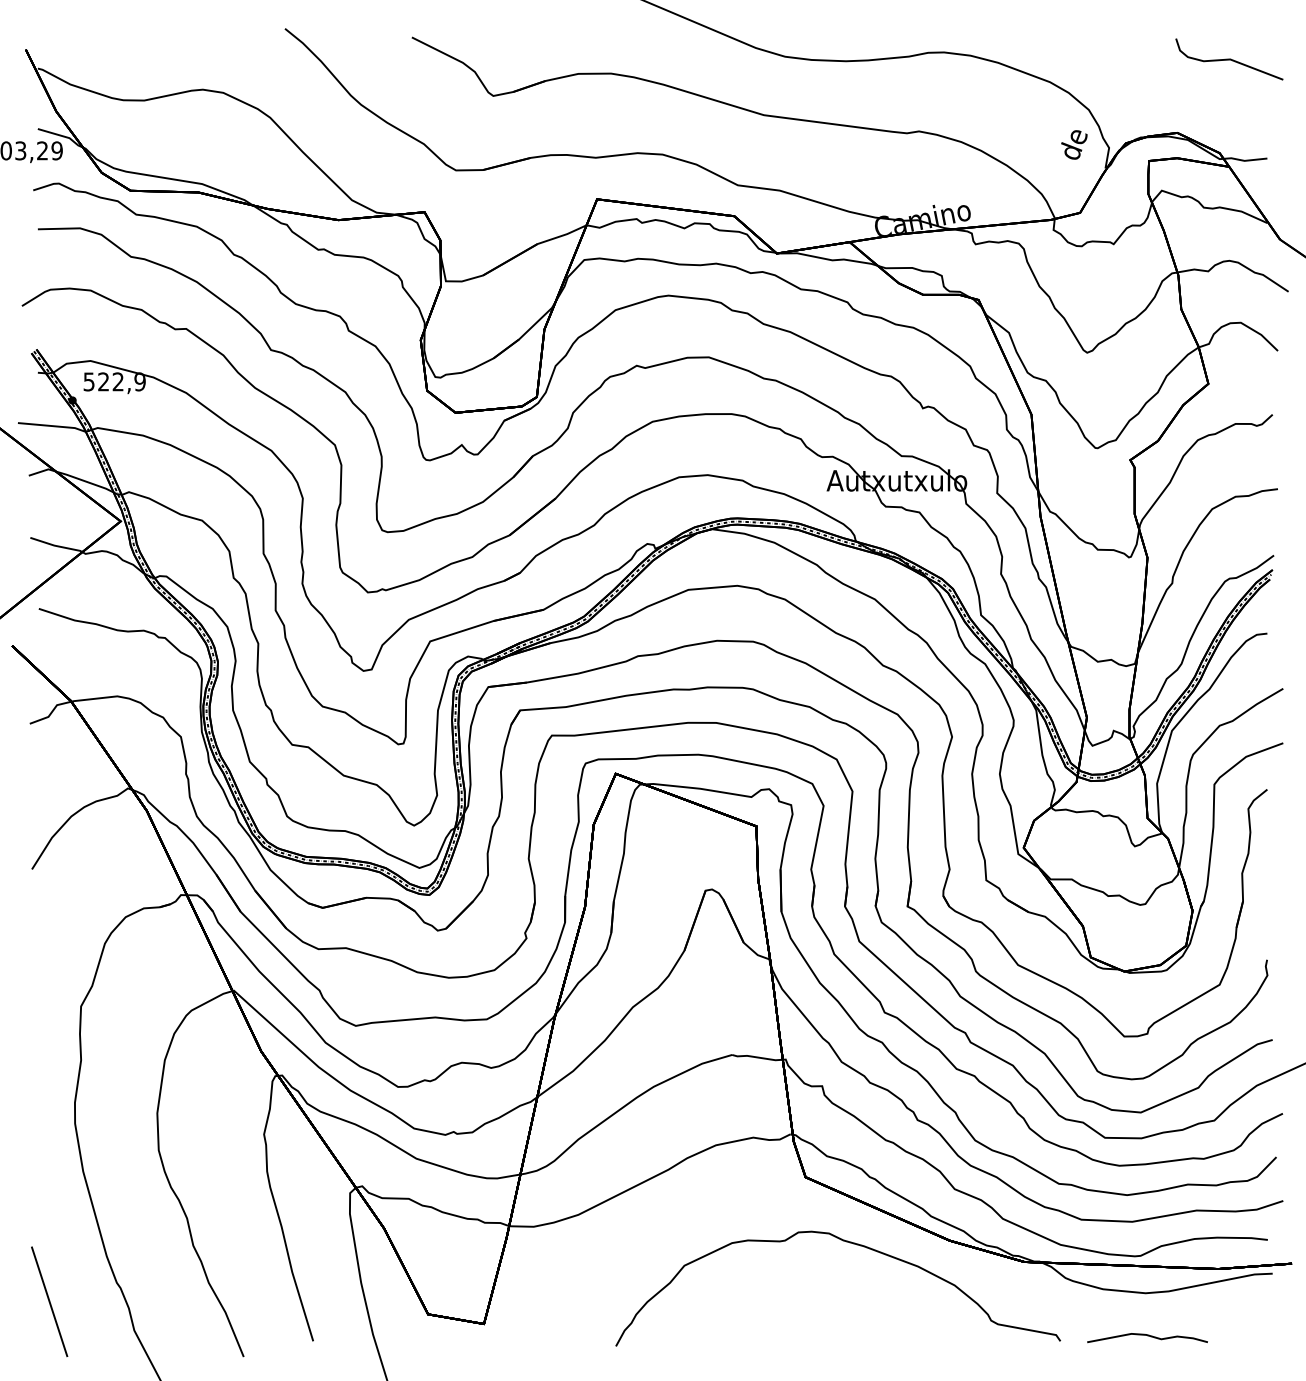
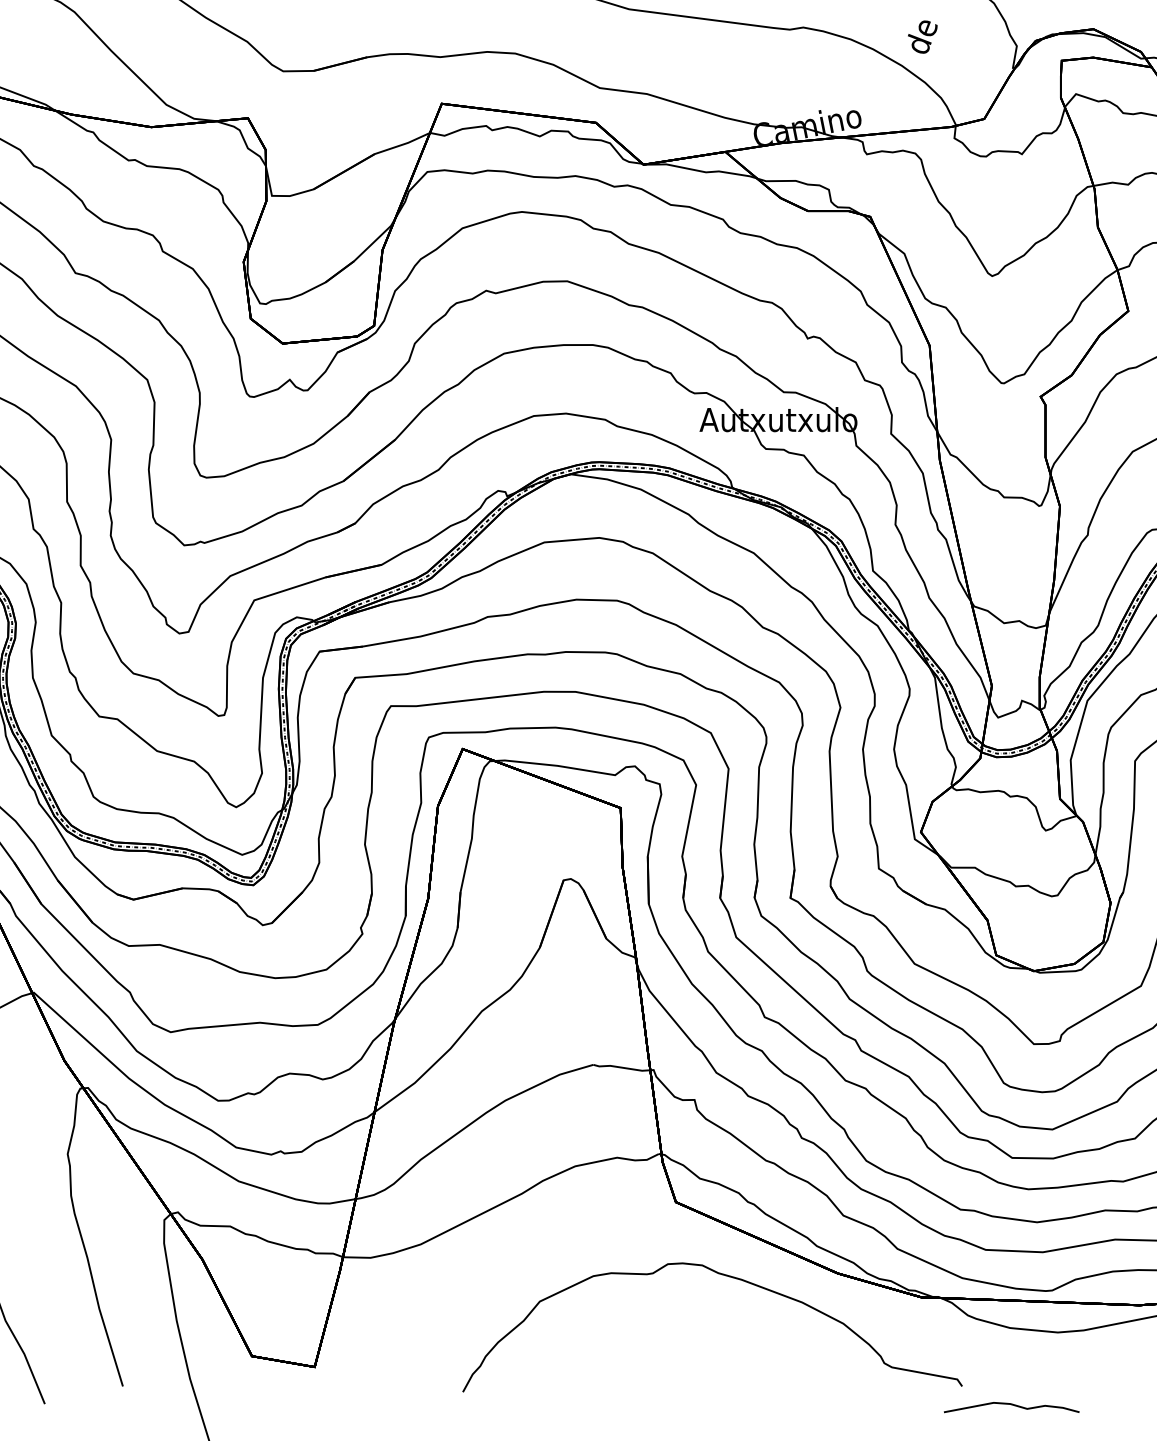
text: (1074, 144) -> (922, 36), moved
curve: (1147, 1336) -> (1011, 1405), moved

